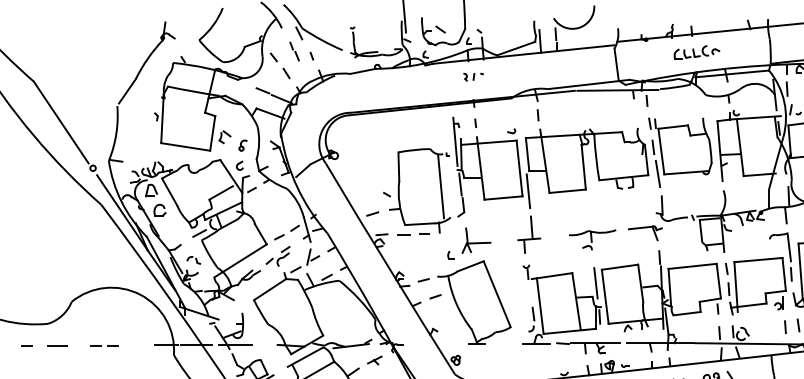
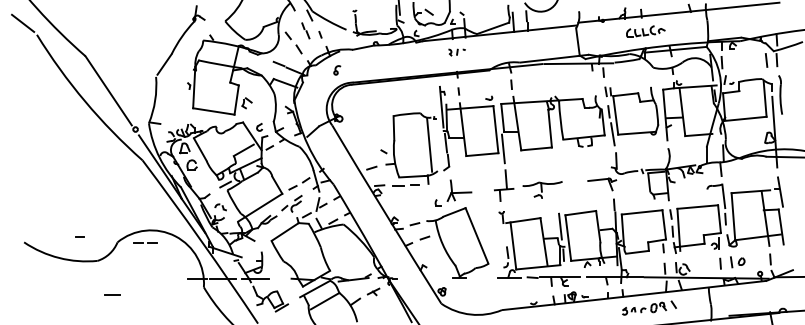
part: (243, 145) -> (337, 70), moved
part: (592, 239) -> (542, 189), moved
line: (26, 344) -> (79, 236), moved
line: (57, 344) -> (112, 294), moved
line: (102, 344) -> (143, 242), moved

